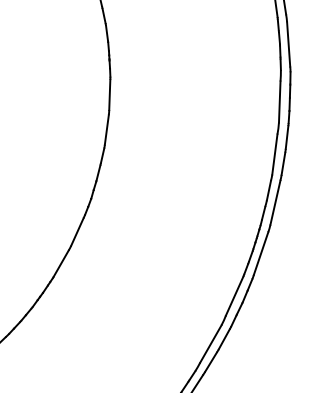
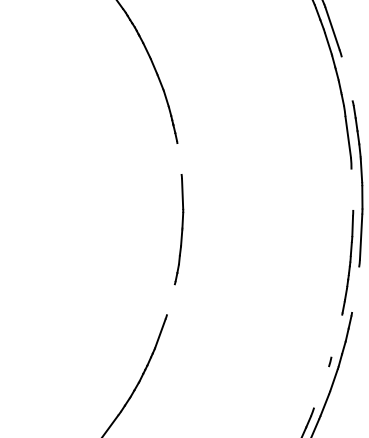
line: (288, 43) -> (346, 78), removed
line: (109, 94) -> (179, 158), removed
line: (275, 154) -> (352, 189), removed
line: (76, 231) -> (170, 299), removed
line: (260, 253) -> (355, 289), removed
line: (234, 295) -> (336, 335), removed
line: (210, 344) -> (321, 387), removed

